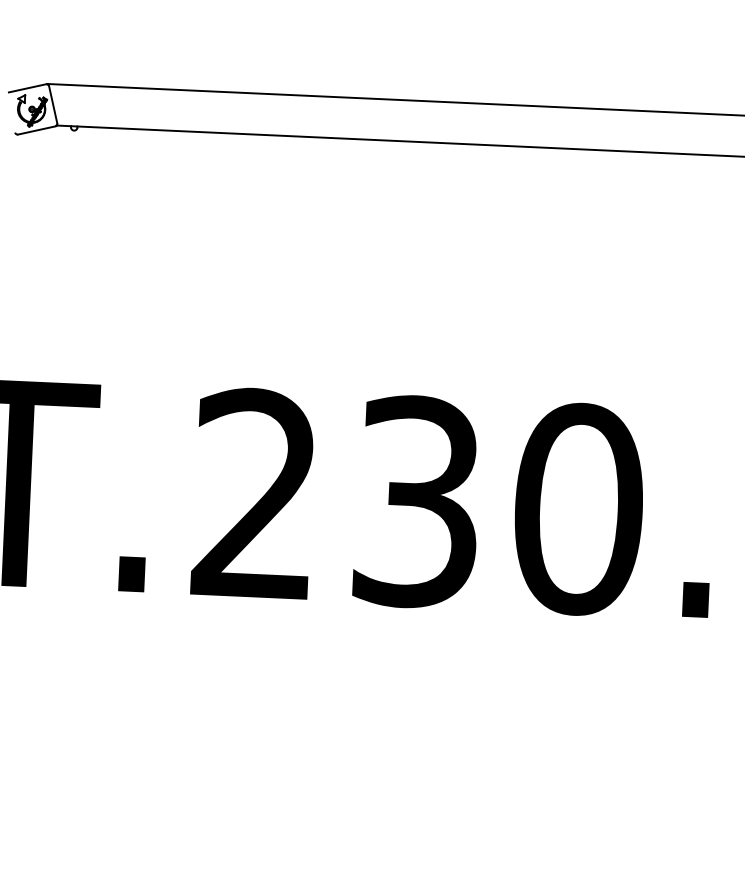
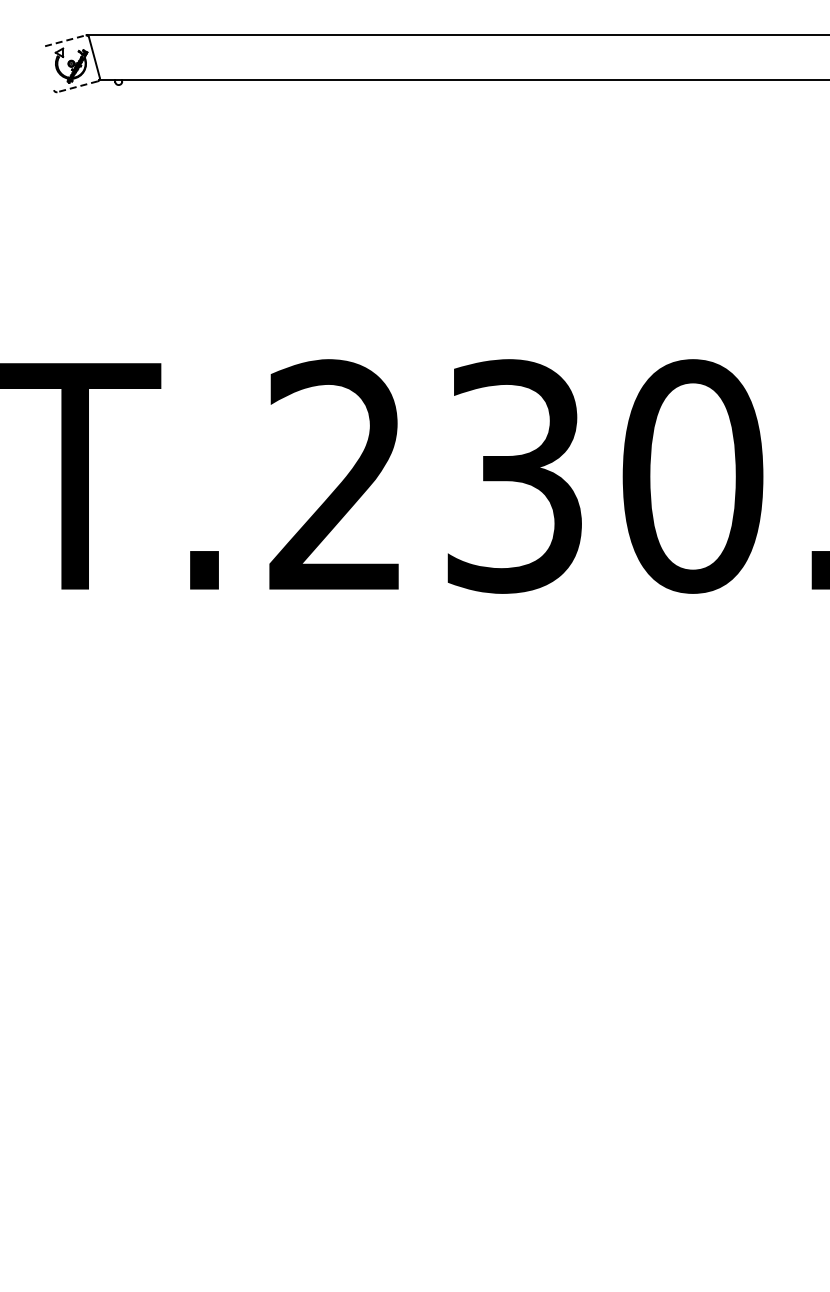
line: (27, 88) -> (65, 40), solid -> dashed
line: (36, 130) -> (77, 86), solid -> dashed

